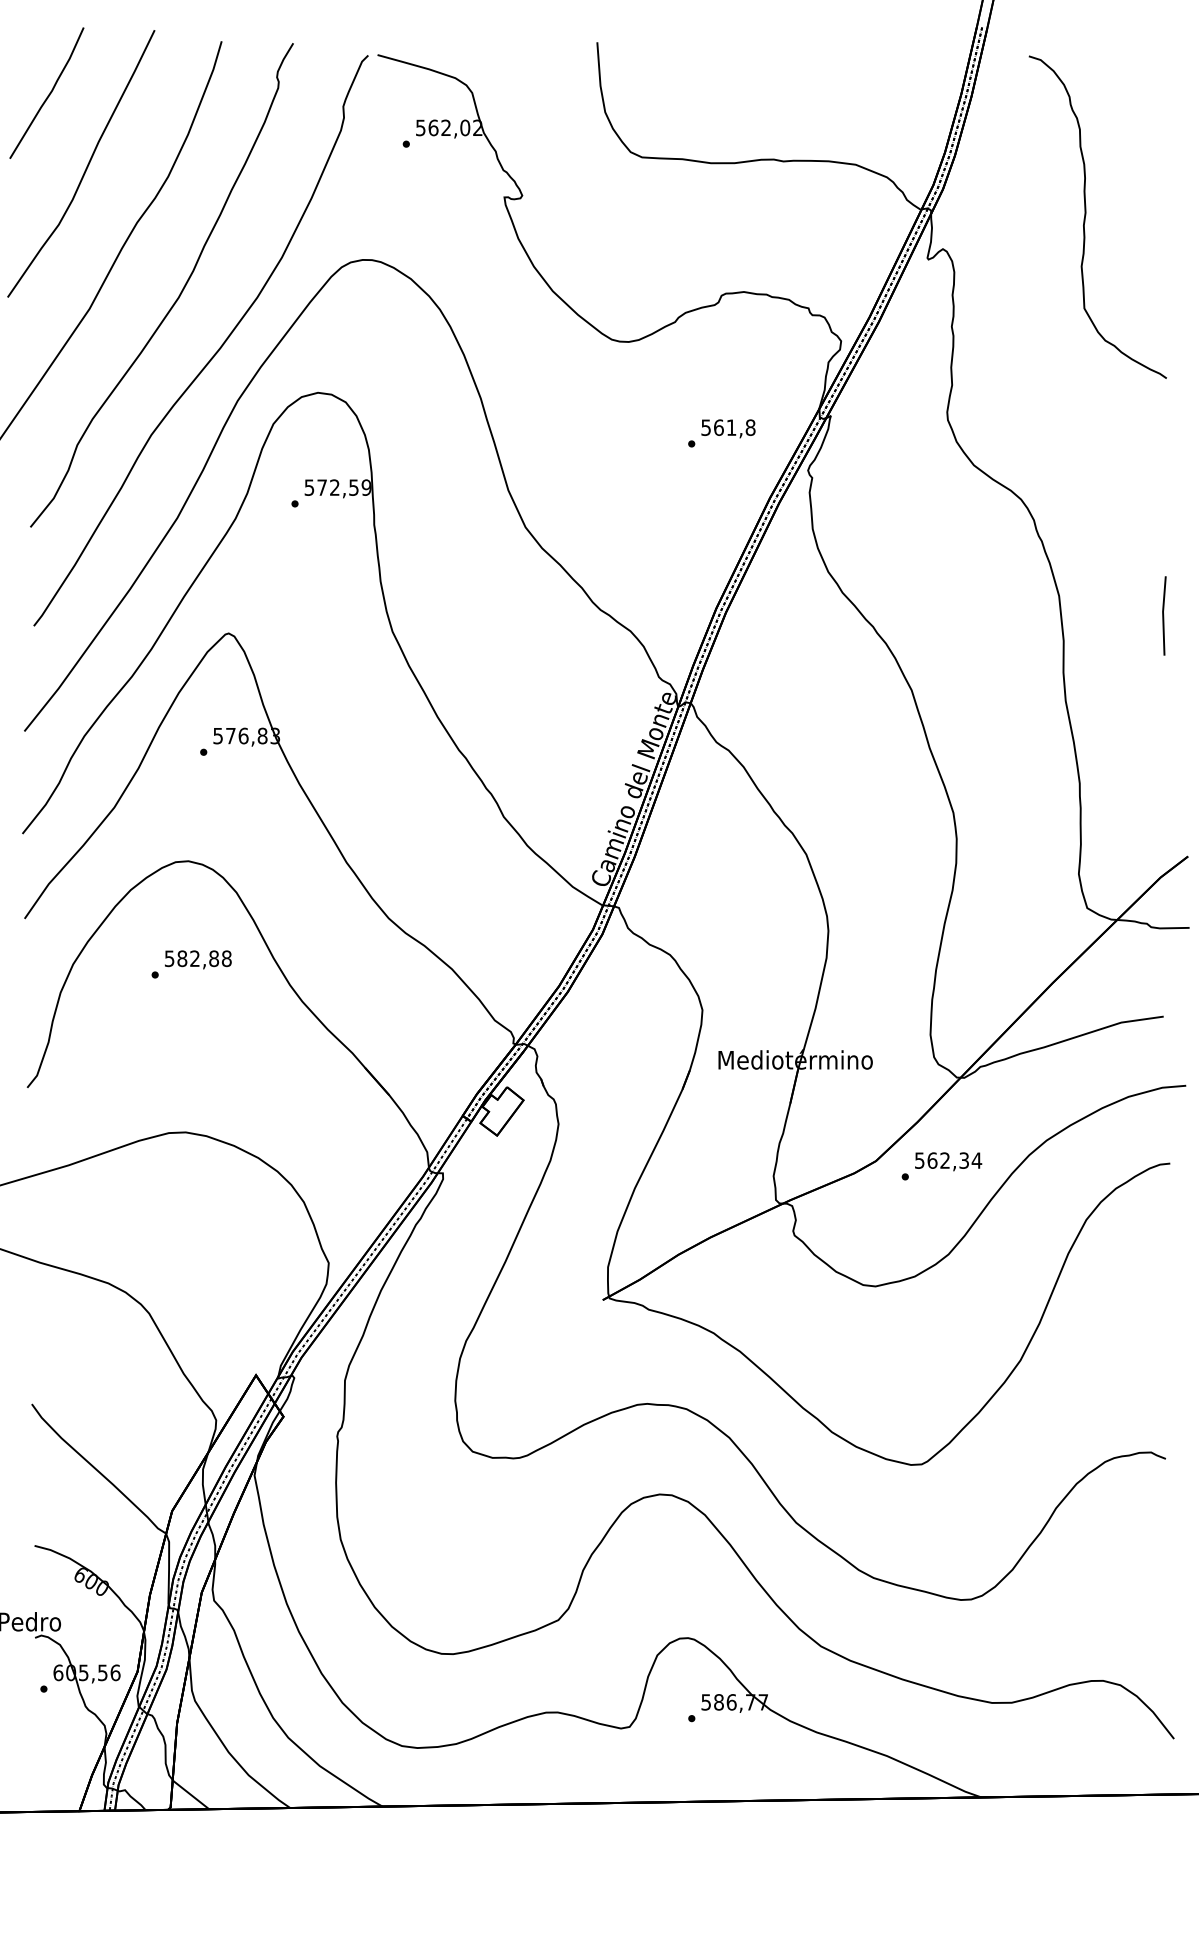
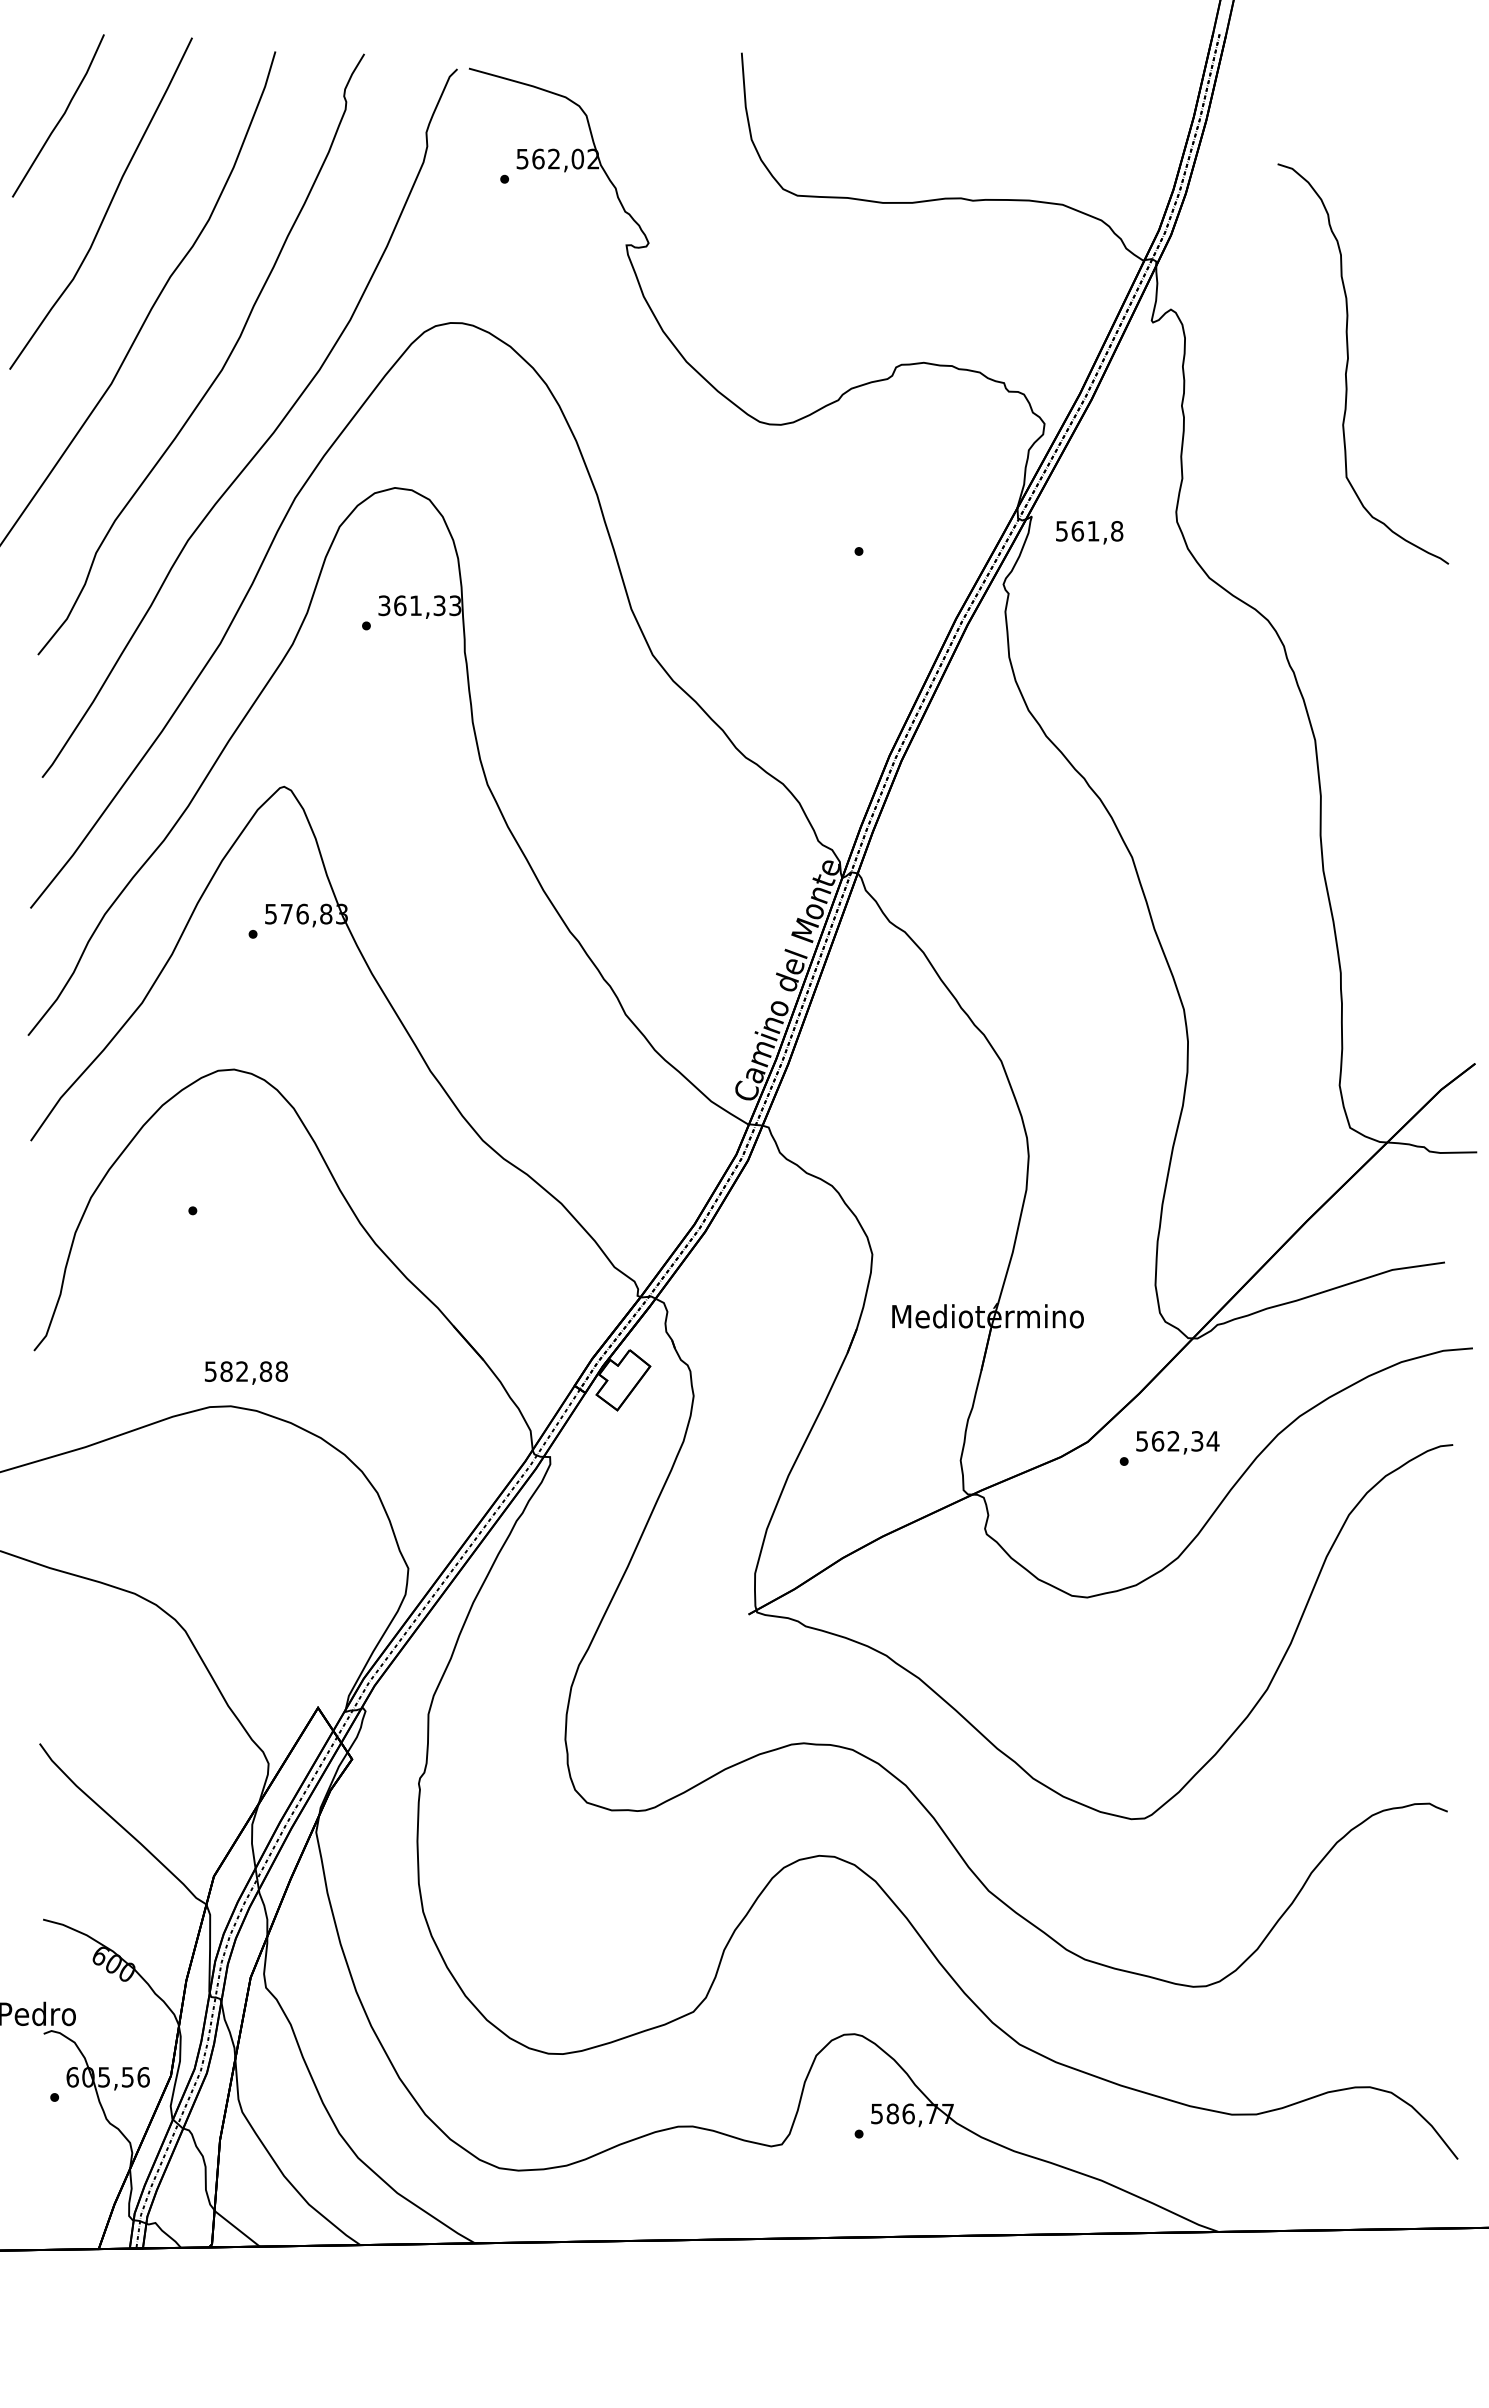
curve: (1085, 216) -> (1348, 363), moved
text: (728, 428) -> (1089, 532), moved
text: (338, 487) -> (420, 605), 572,59 -> 361,33
line: (1164, 615) -> (1445, 764), removed
text: (198, 959) -> (246, 1372), moved

